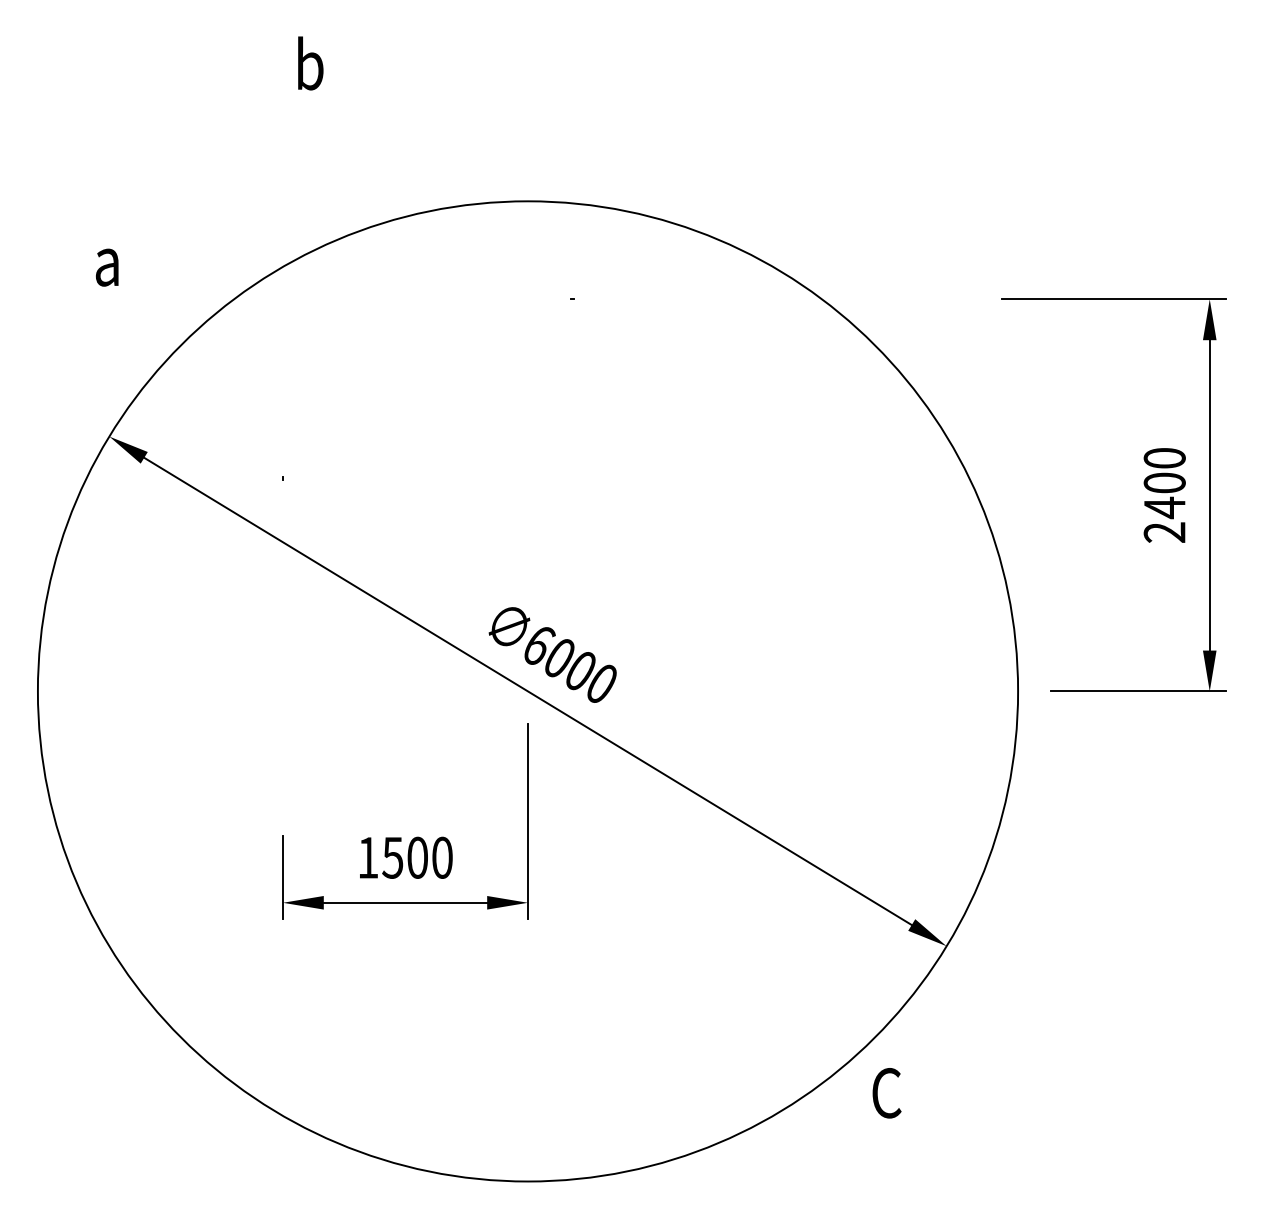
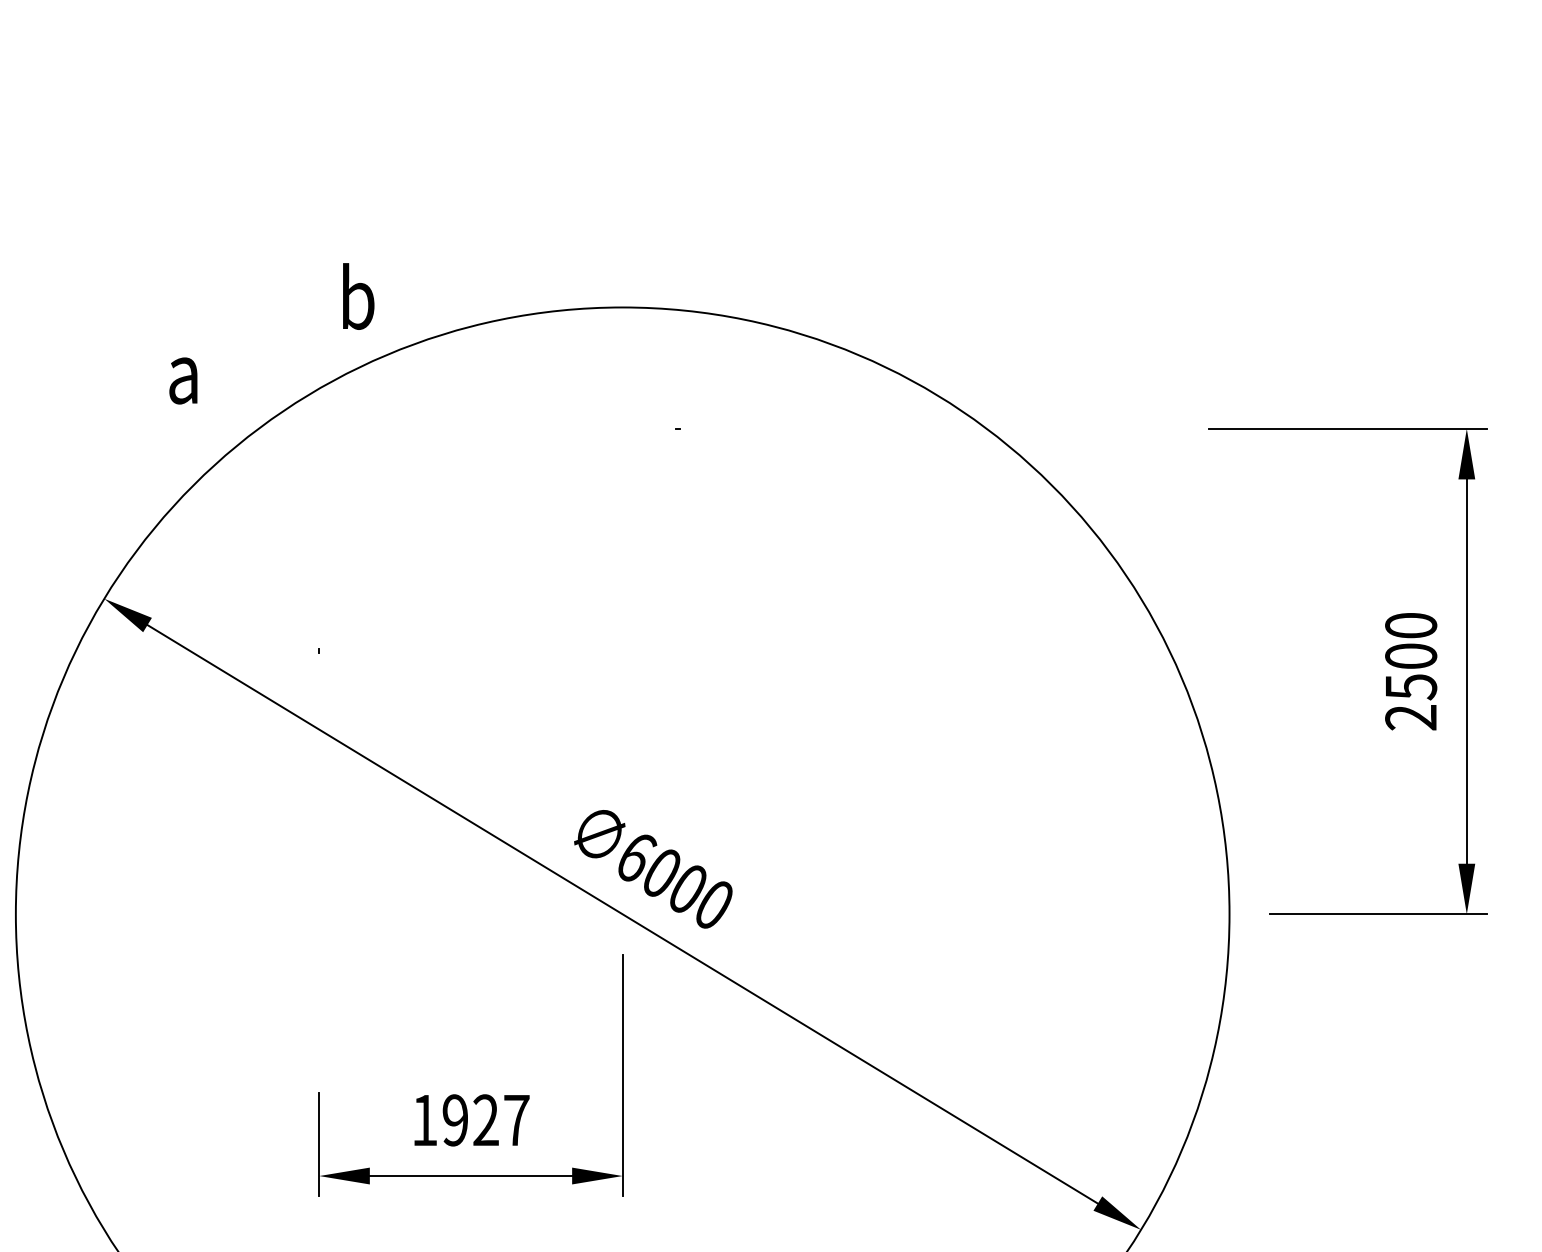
text: (310, 63) -> (358, 296), moved
text: (107, 267) -> (183, 380), moved
text: (1164, 507) -> (1410, 686), 2400 -> 2500
text: (417, 857) -> (485, 1119), 1500 -> 1927

